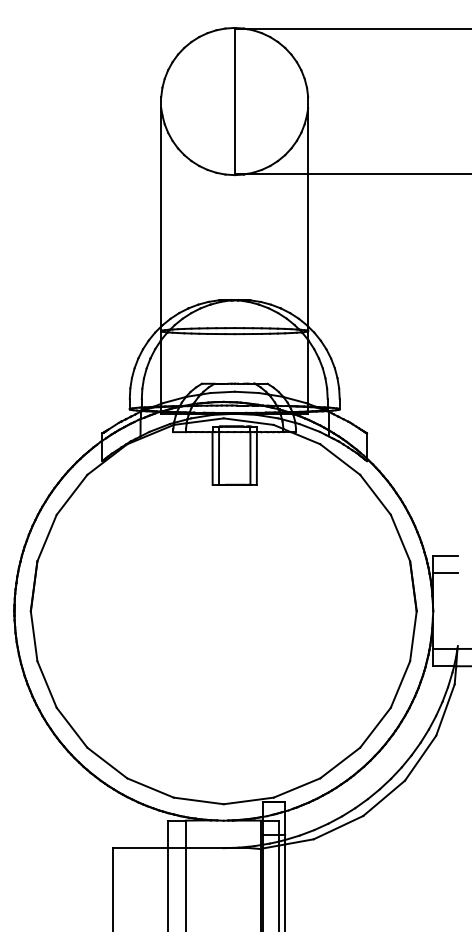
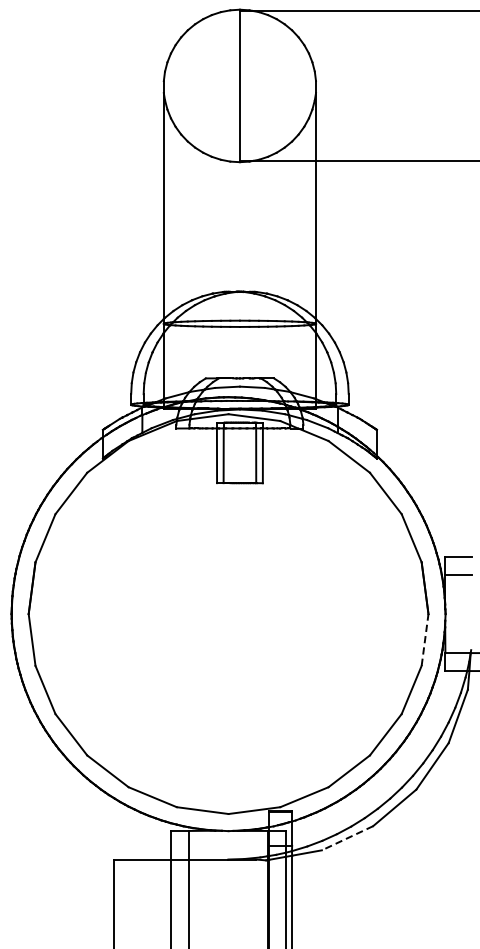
line: (413, 635) -> (425, 639), solid -> dashed
line: (338, 827) -> (347, 838), solid -> dashed

